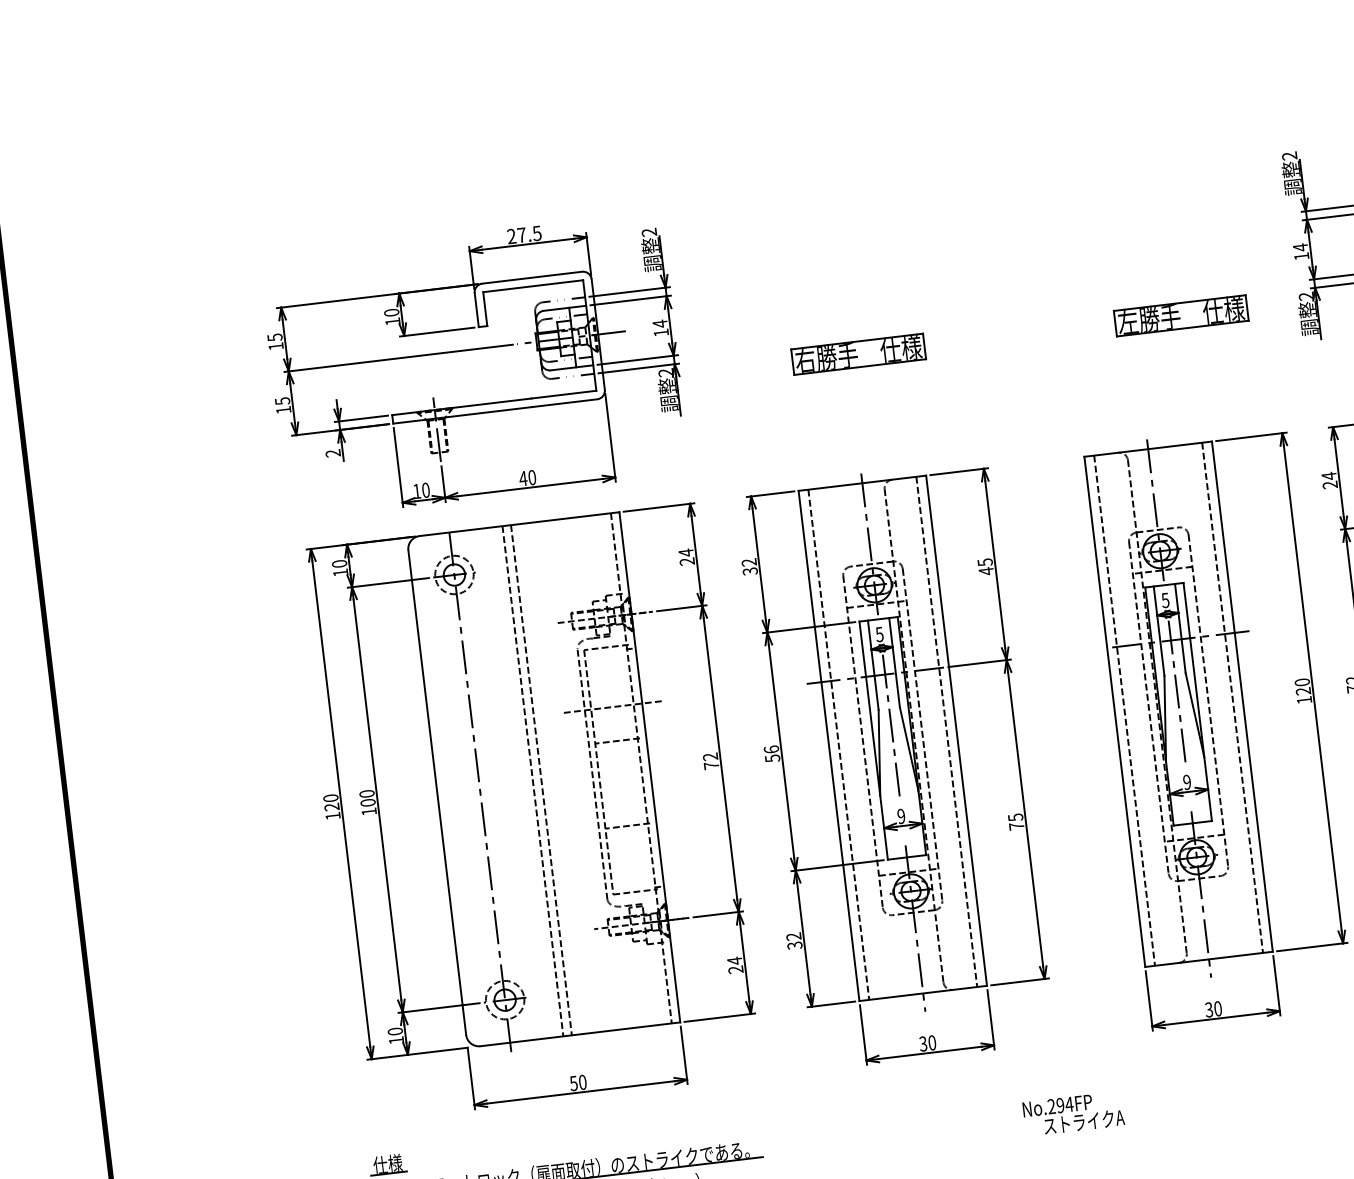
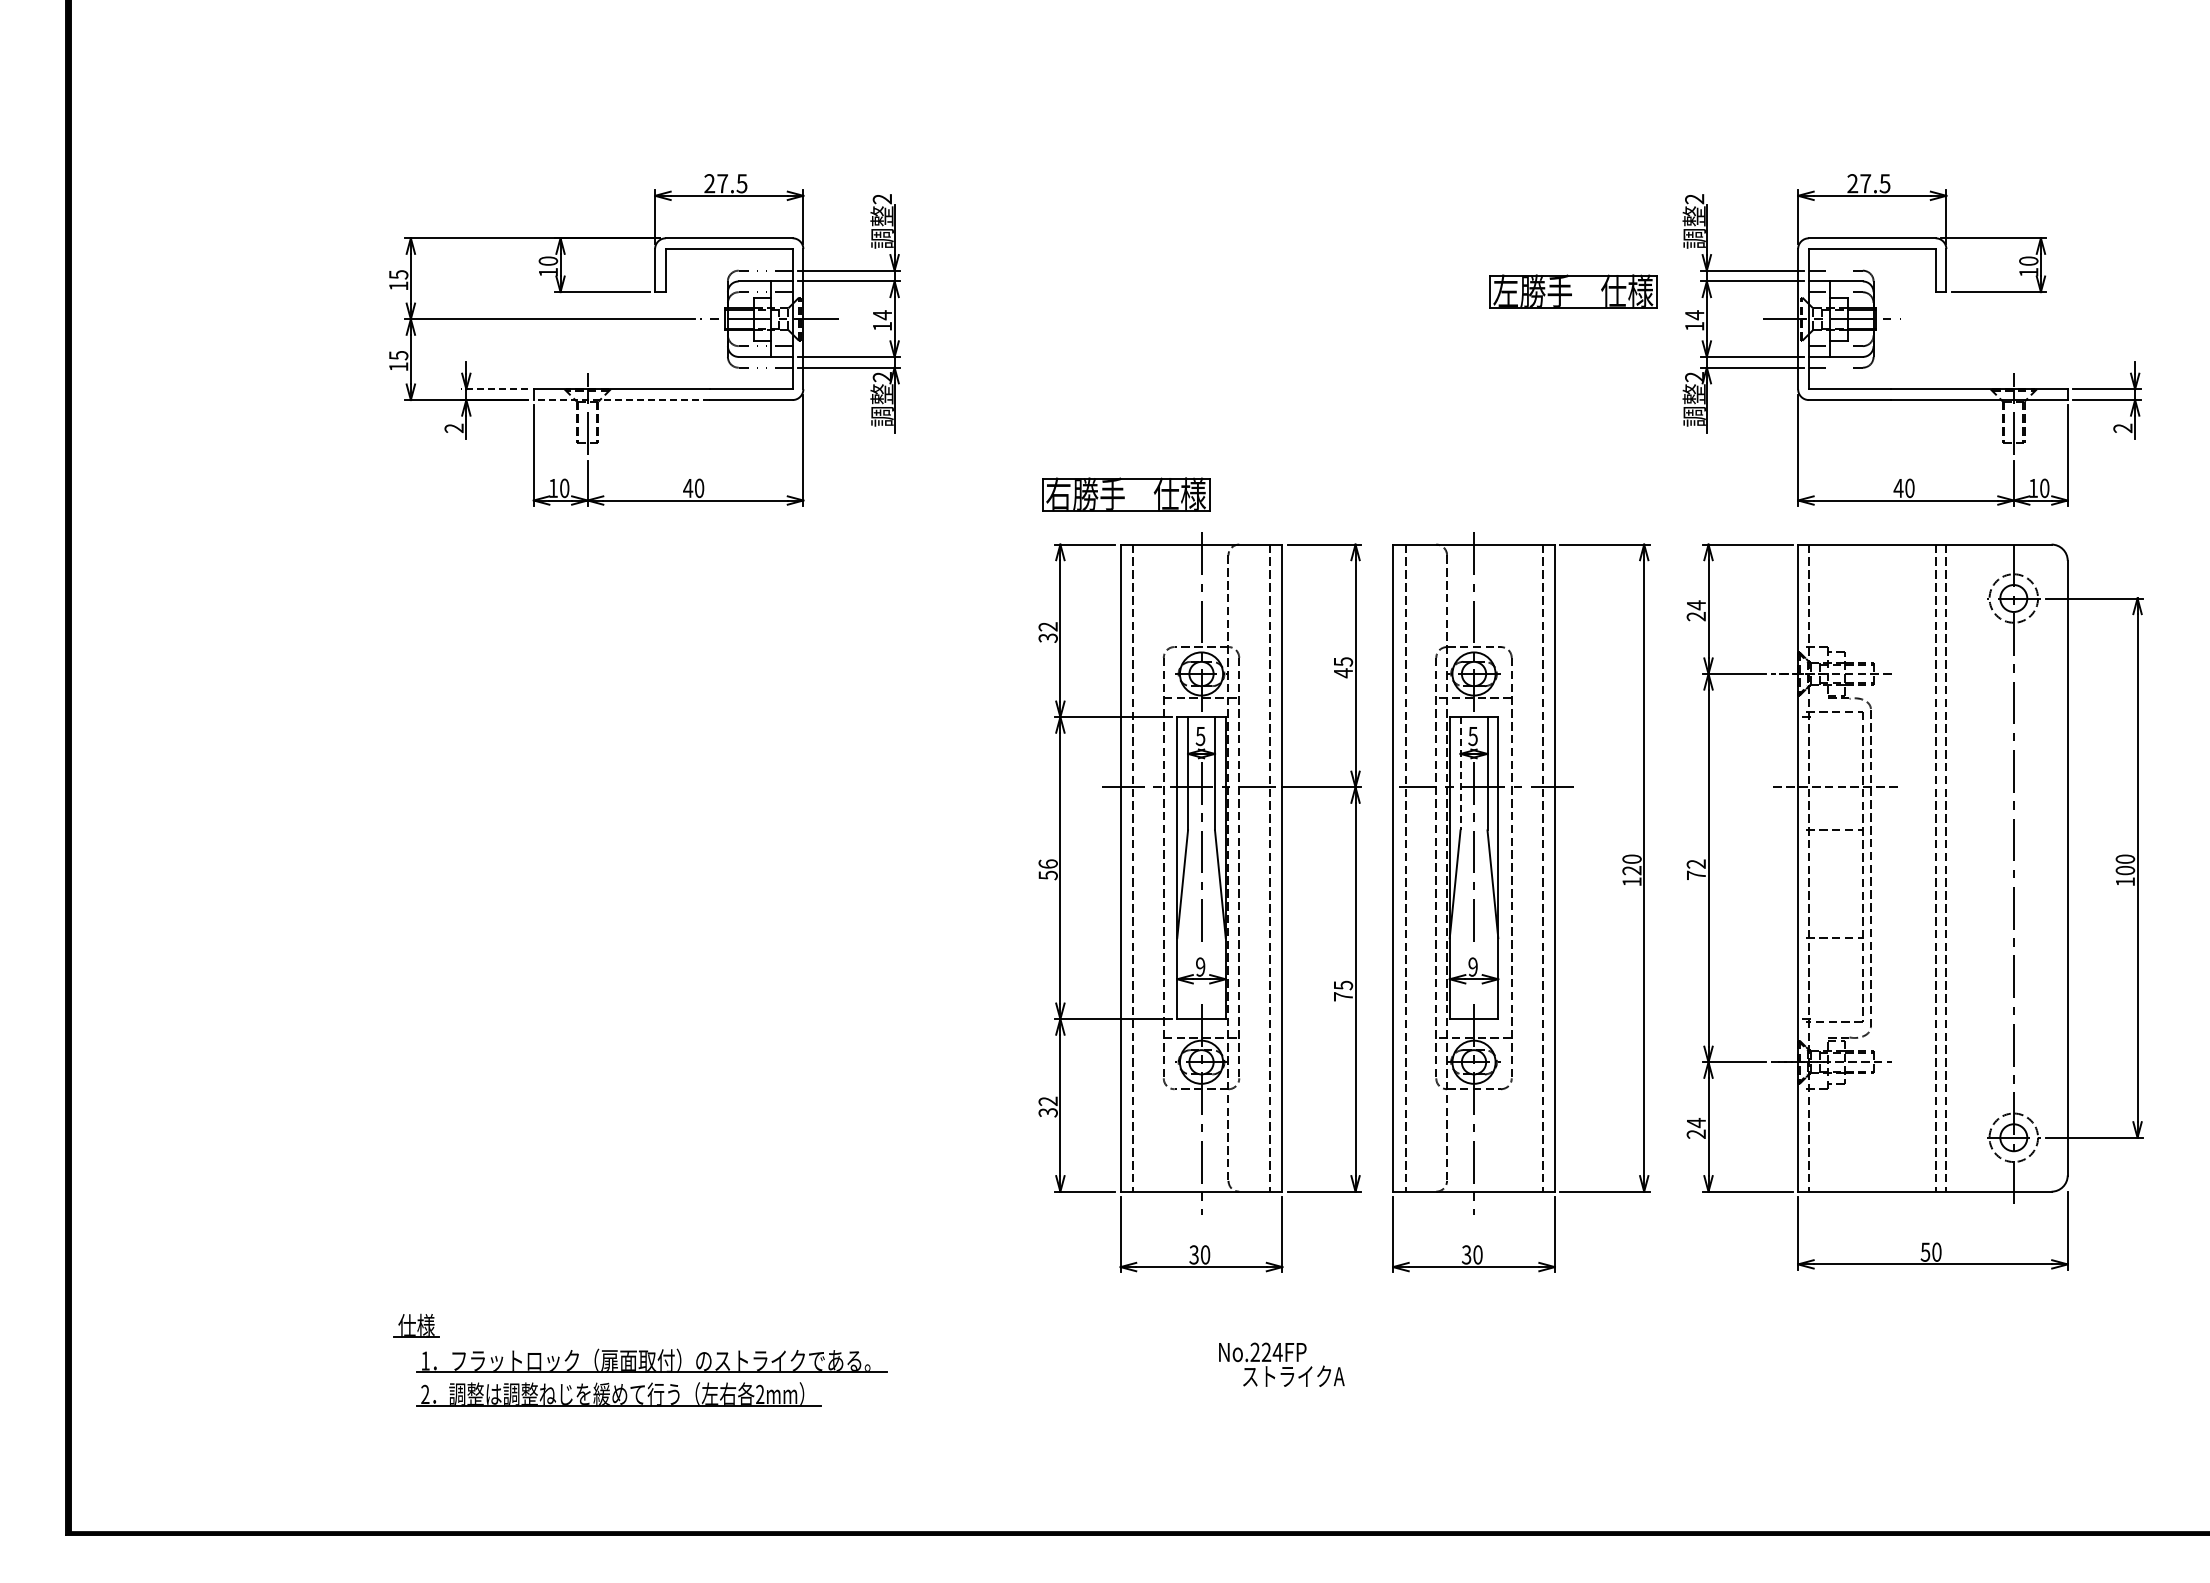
part: (1181, 315) -> (1573, 291), moved
part: (858, 354) -> (1126, 494), moved
line: (462, 415) -> (621, 400), solid -> dashed
line: (361, 418) -> (494, 389), solid -> dashed
line: (1159, 630) -> (1460, 773), solid -> dashed
part: (894, 765) -> (1199, 902), moved
part: (528, 812) -> (644, 906), removed
text: (1060, 1105) -> (1266, 1352), No.294FP -> No.224FP

